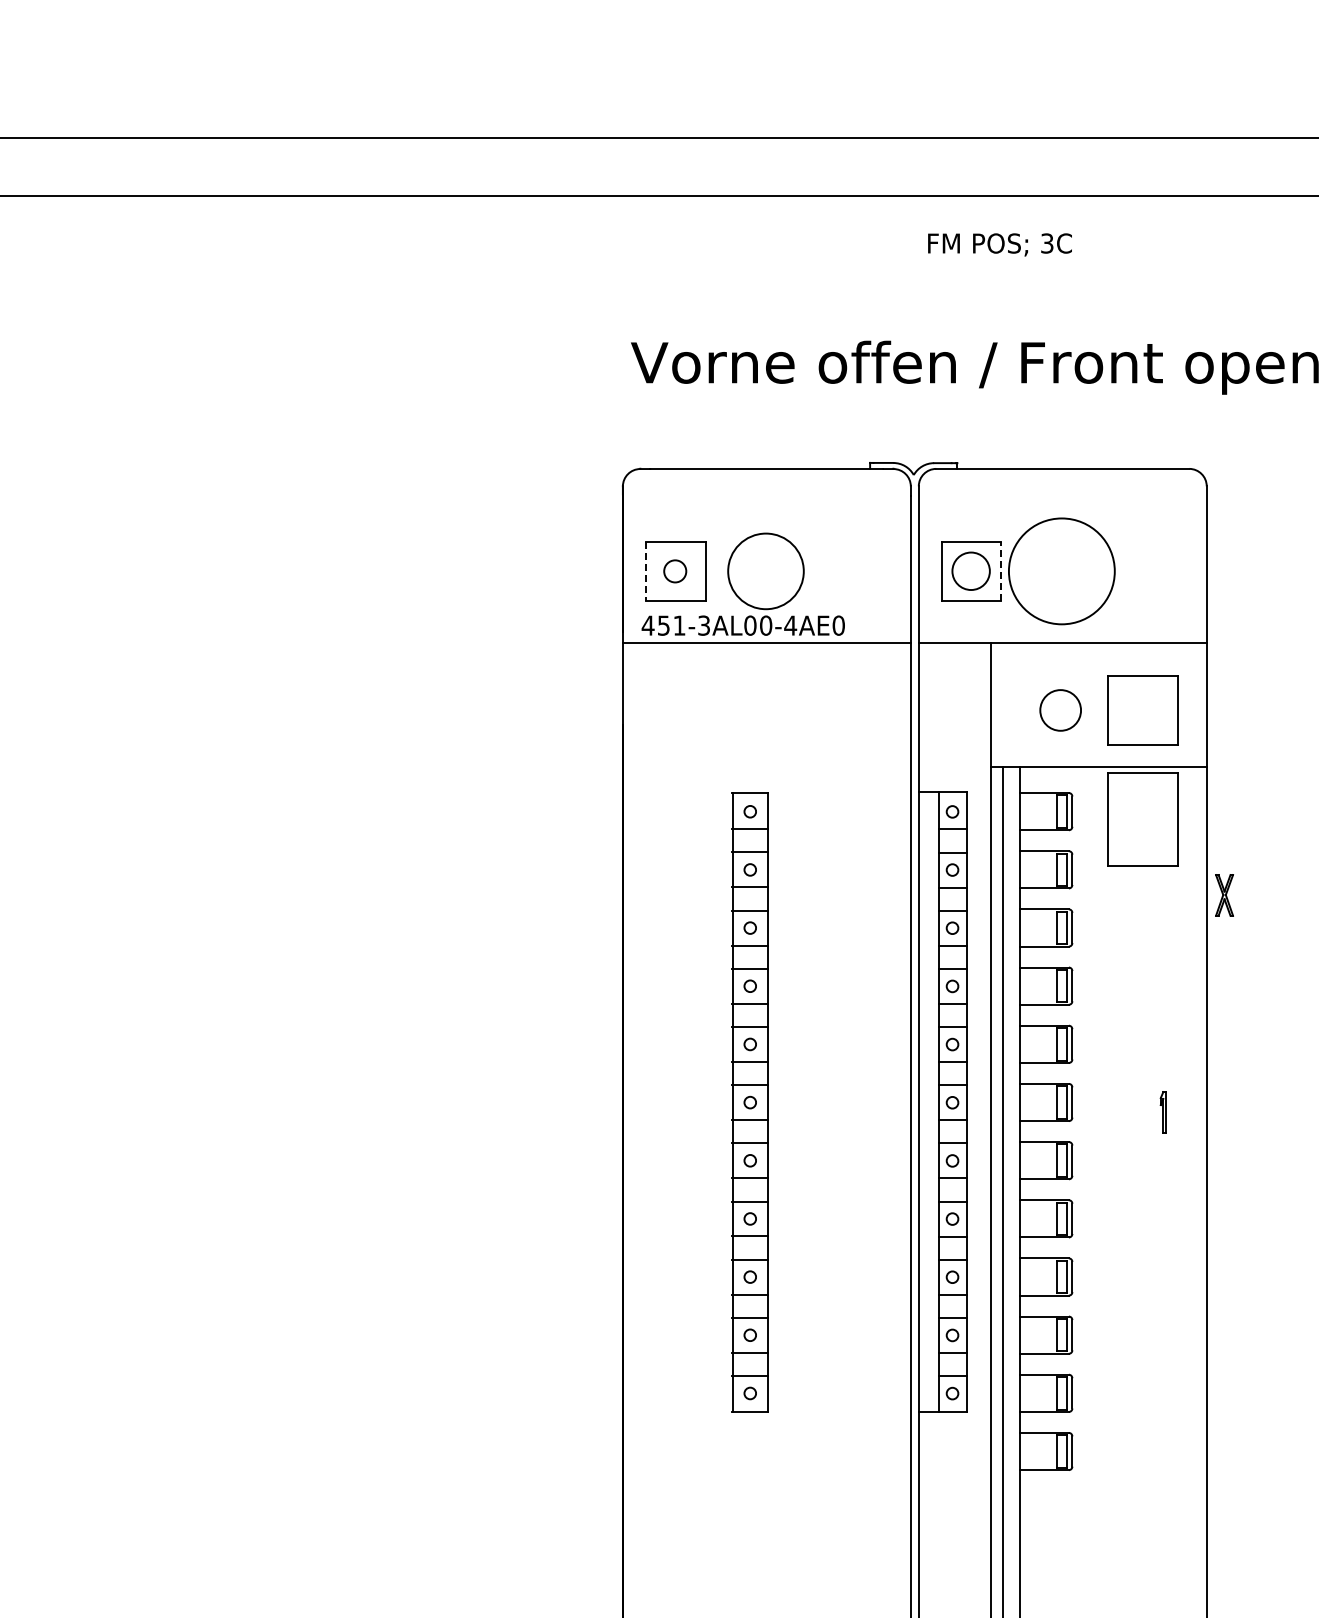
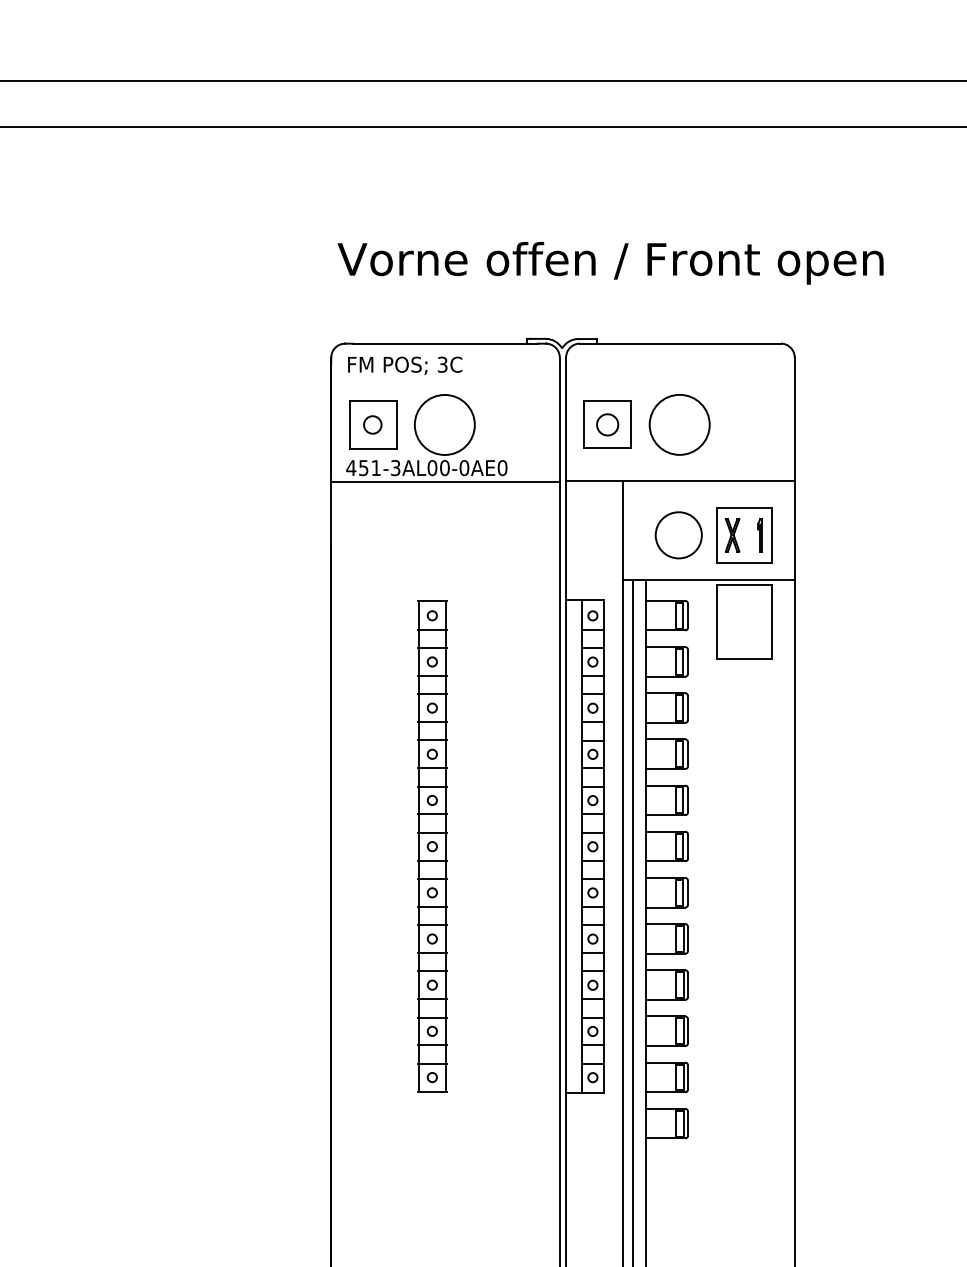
text: (999, 244) -> (404, 365), moved
circle: (970, 570) -> (607, 424), size x0.71
circle: (1061, 570) -> (679, 424), size x0.71
line: (646, 571) -> (349, 425), dashed -> solid
line: (1000, 571) -> (630, 425), dashed -> solid
text: (790, 625) -> (464, 467), 451-3AL00-4AE0 -> 451-3AL00-0AE0
circle: (1060, 710) -> (678, 535), size x1.43
part: (1224, 895) -> (732, 535), moved
part: (1162, 1112) -> (759, 535), moved

